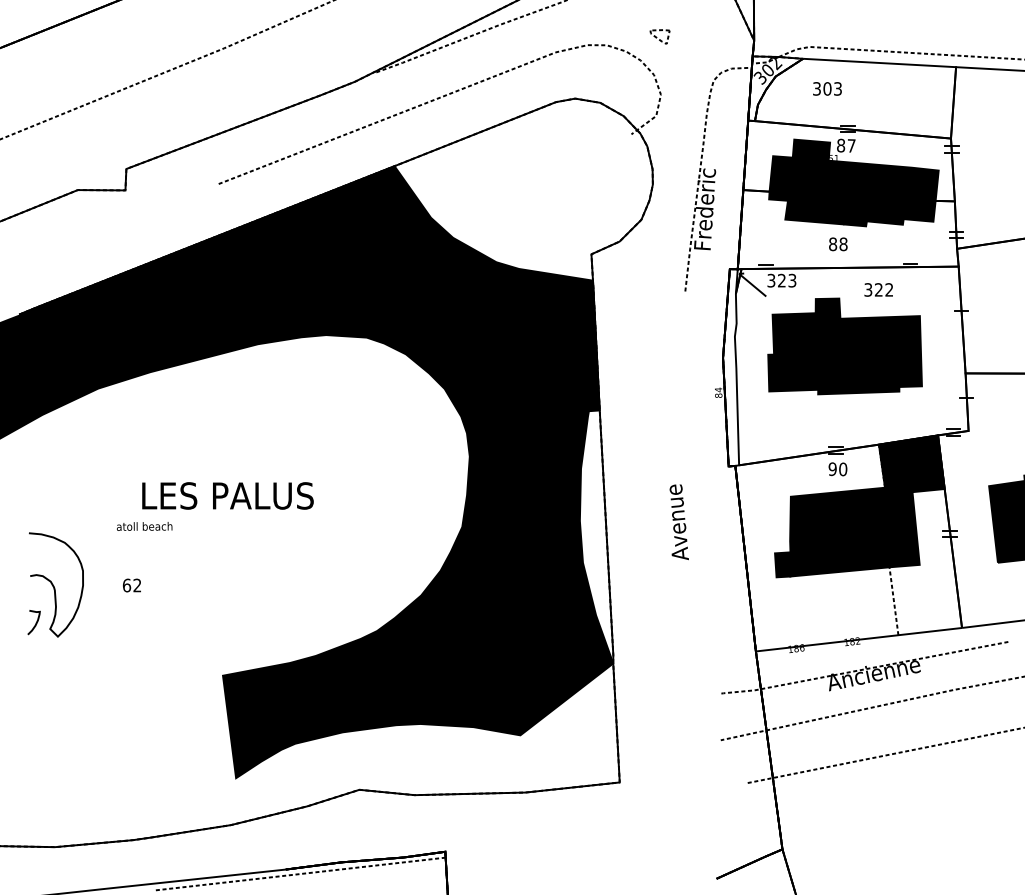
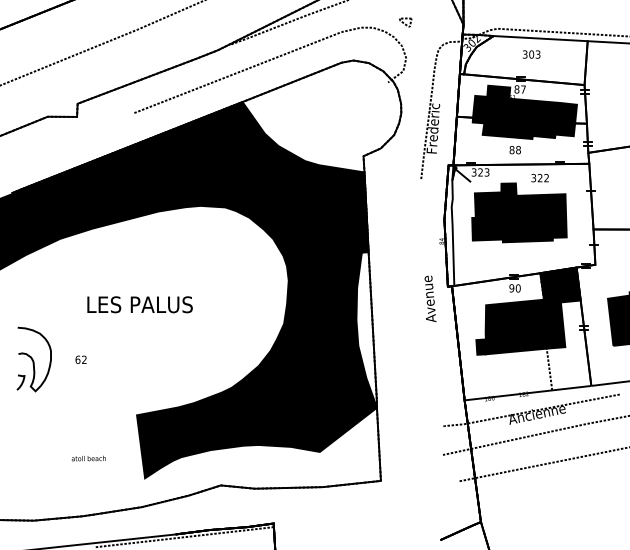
text: (827, 88) -> (531, 54), moved
text: (679, 521) -> (430, 298), moved
text: (144, 526) -> (88, 458), moved

